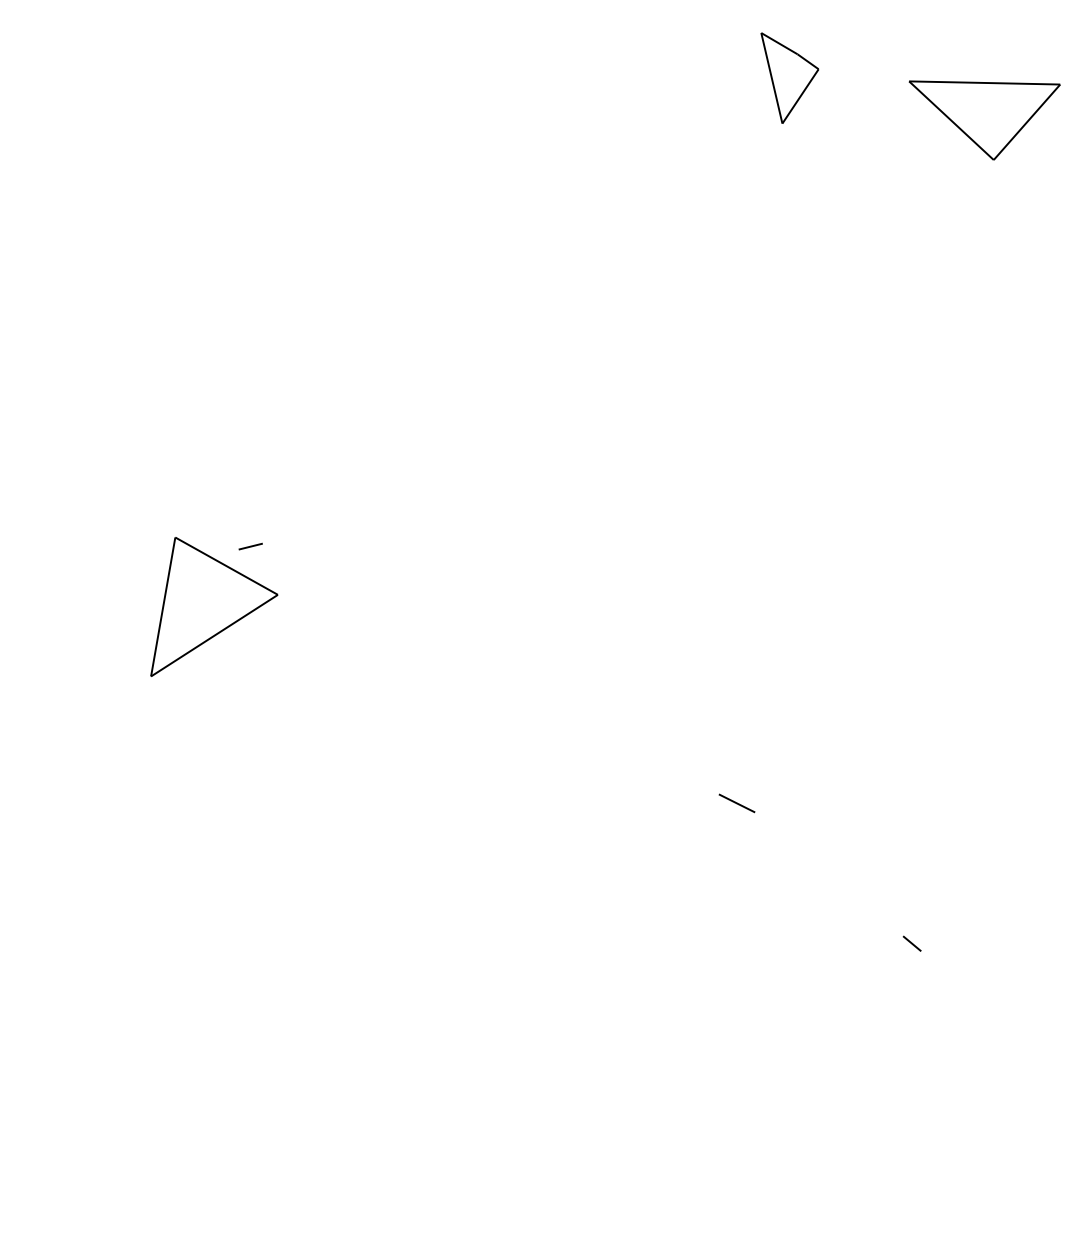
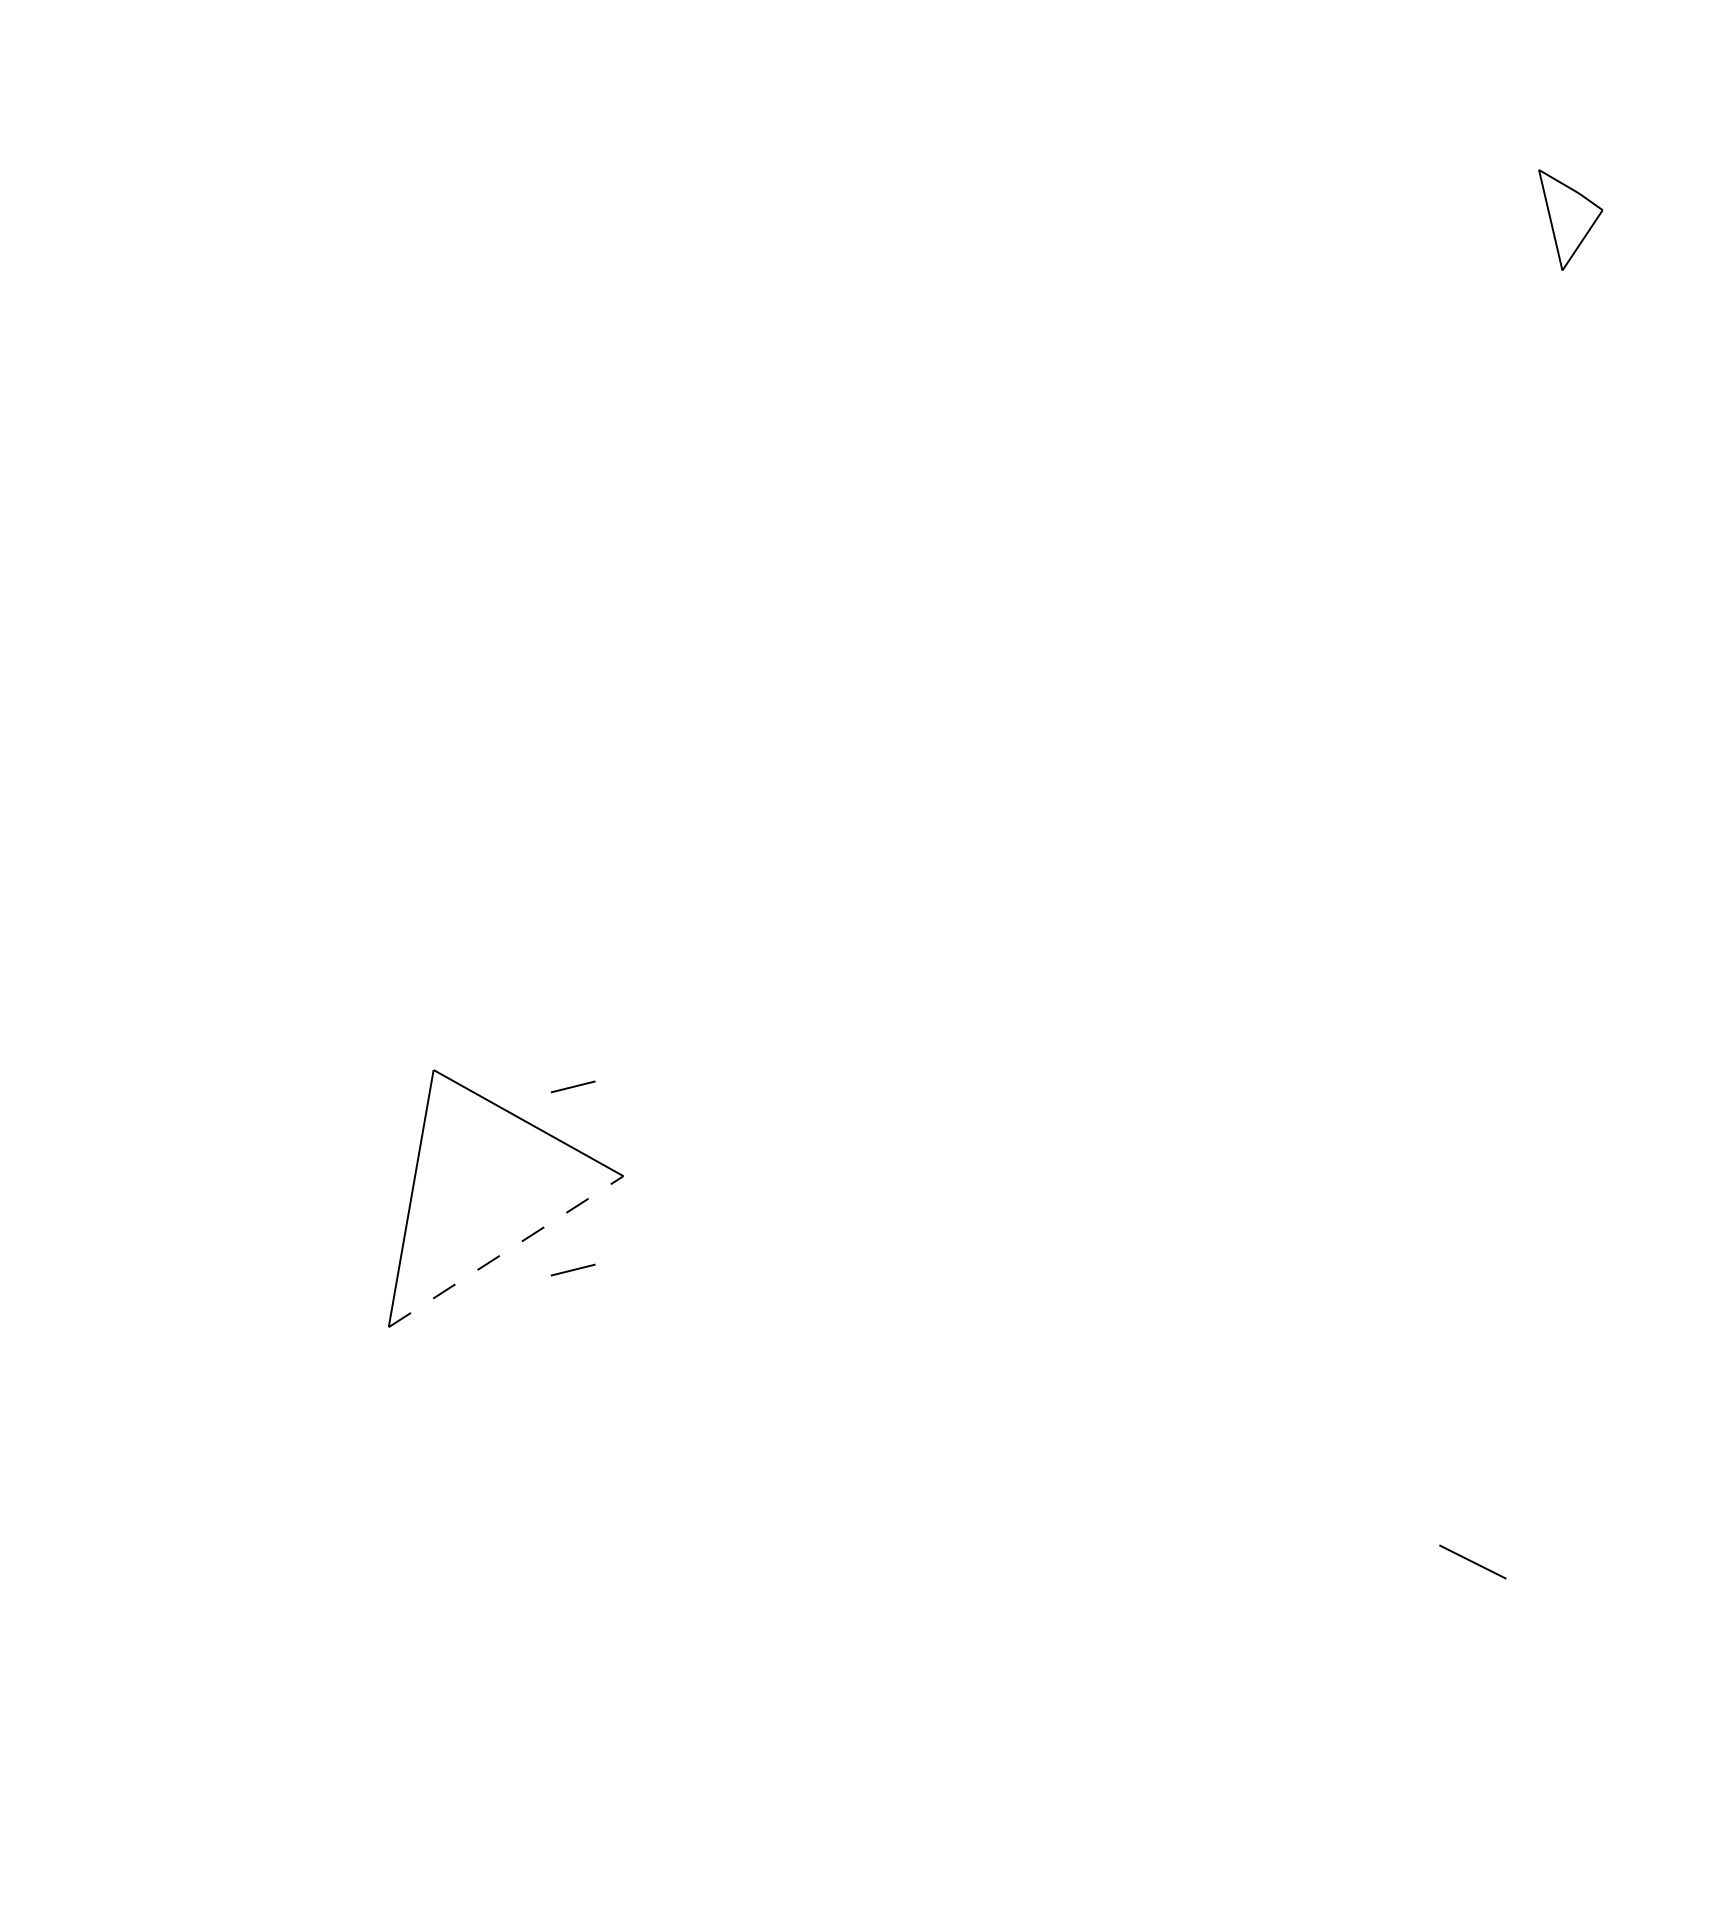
part: (789, 77) -> (1569, 218), size x0.6
line: (214, 635) -> (506, 1251), solid -> dashed
line: (250, 645) -> (572, 1269), added

